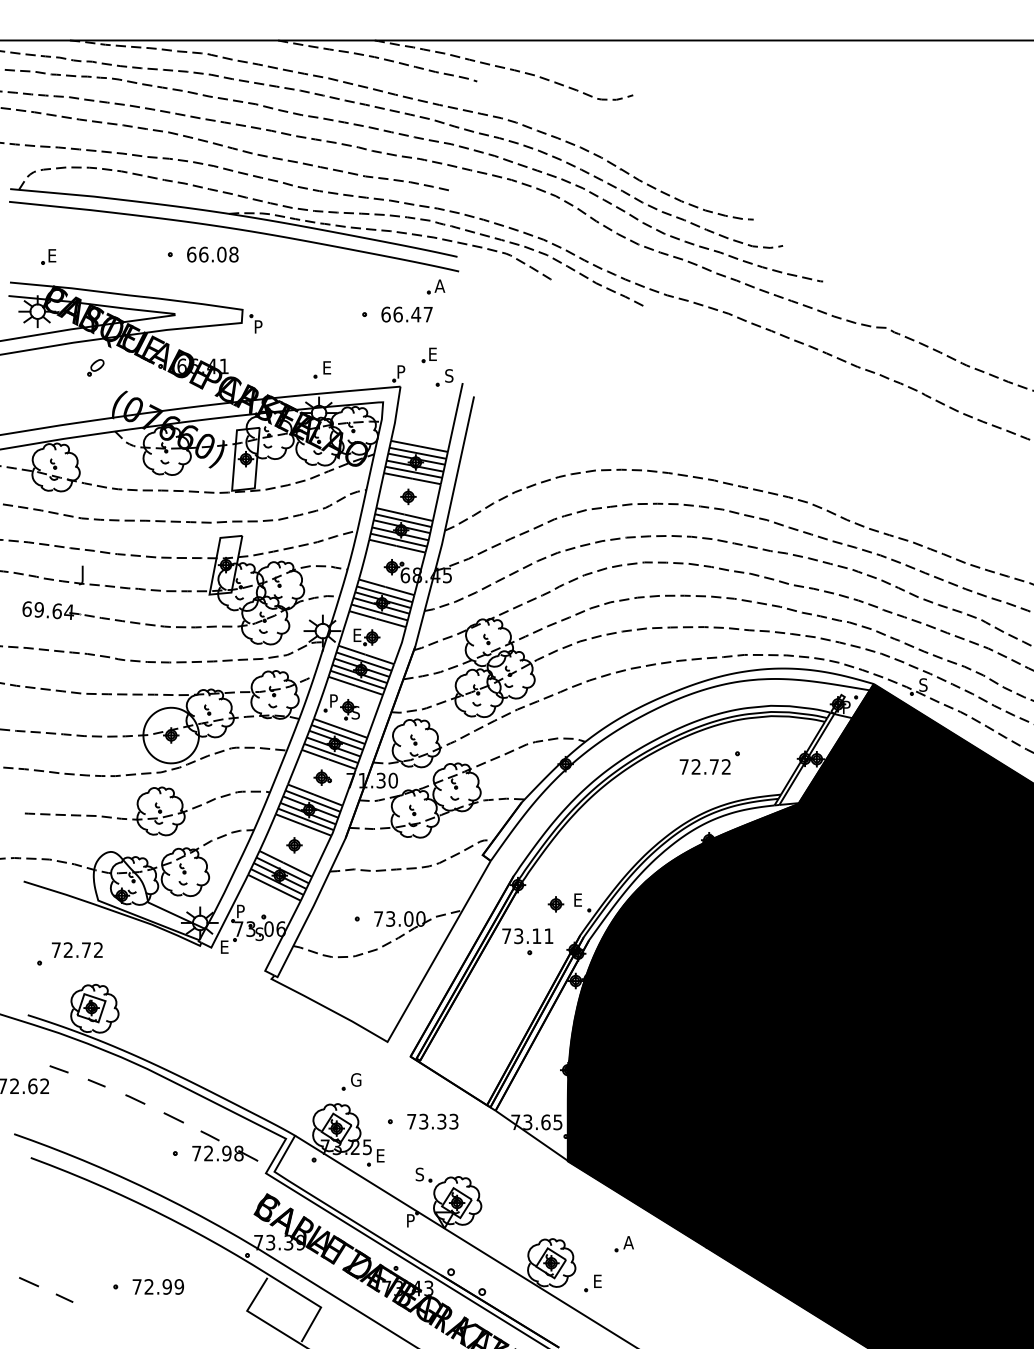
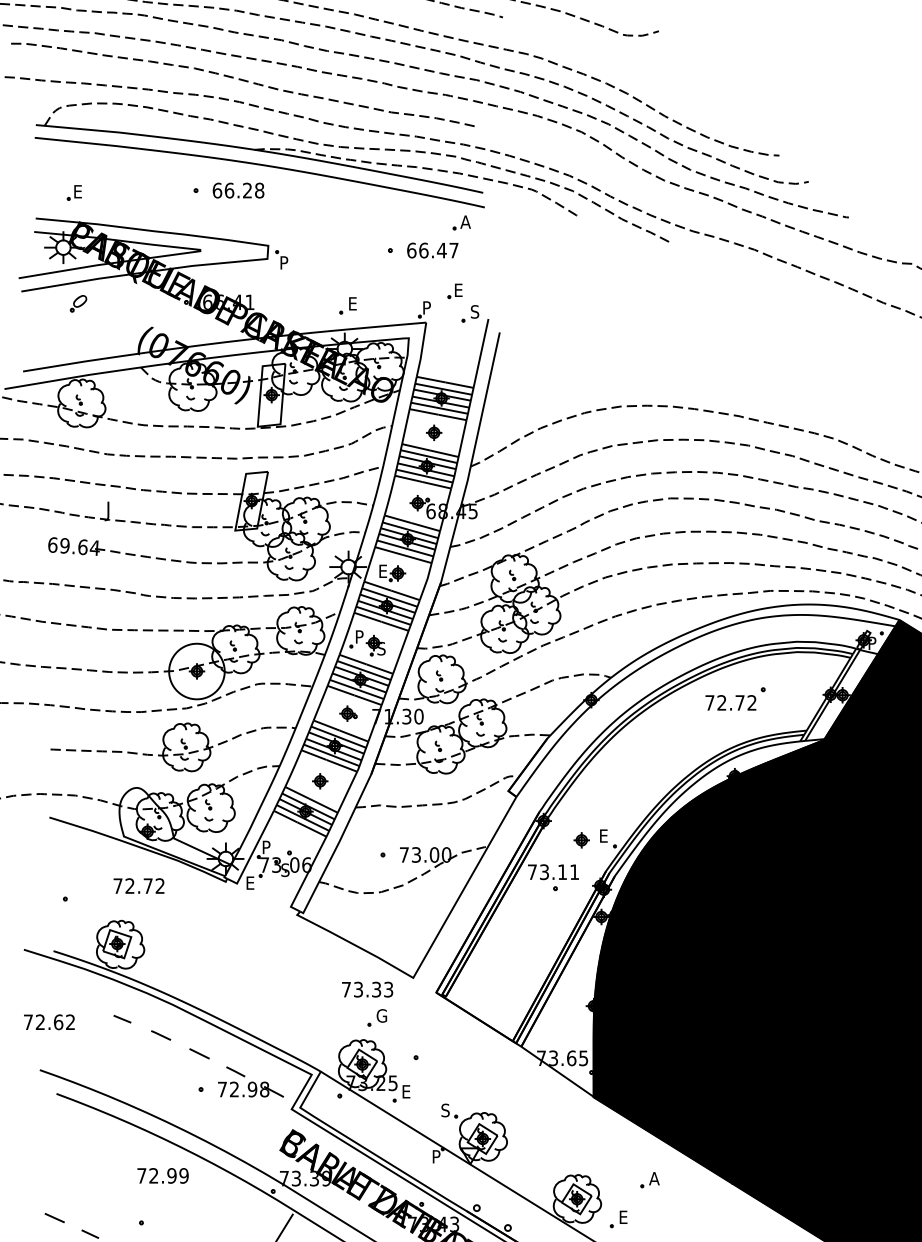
text: (221, 254) -> (247, 190), 66.08 -> 66.28
part: (95, 367) -> (78, 303), moved
text: (77, 949) -> (139, 885), moved
line: (58, 1069) -> (84, 1005), removed
text: (432, 1121) -> (367, 989), moved
text: (157, 1286) -> (162, 1175), moved

